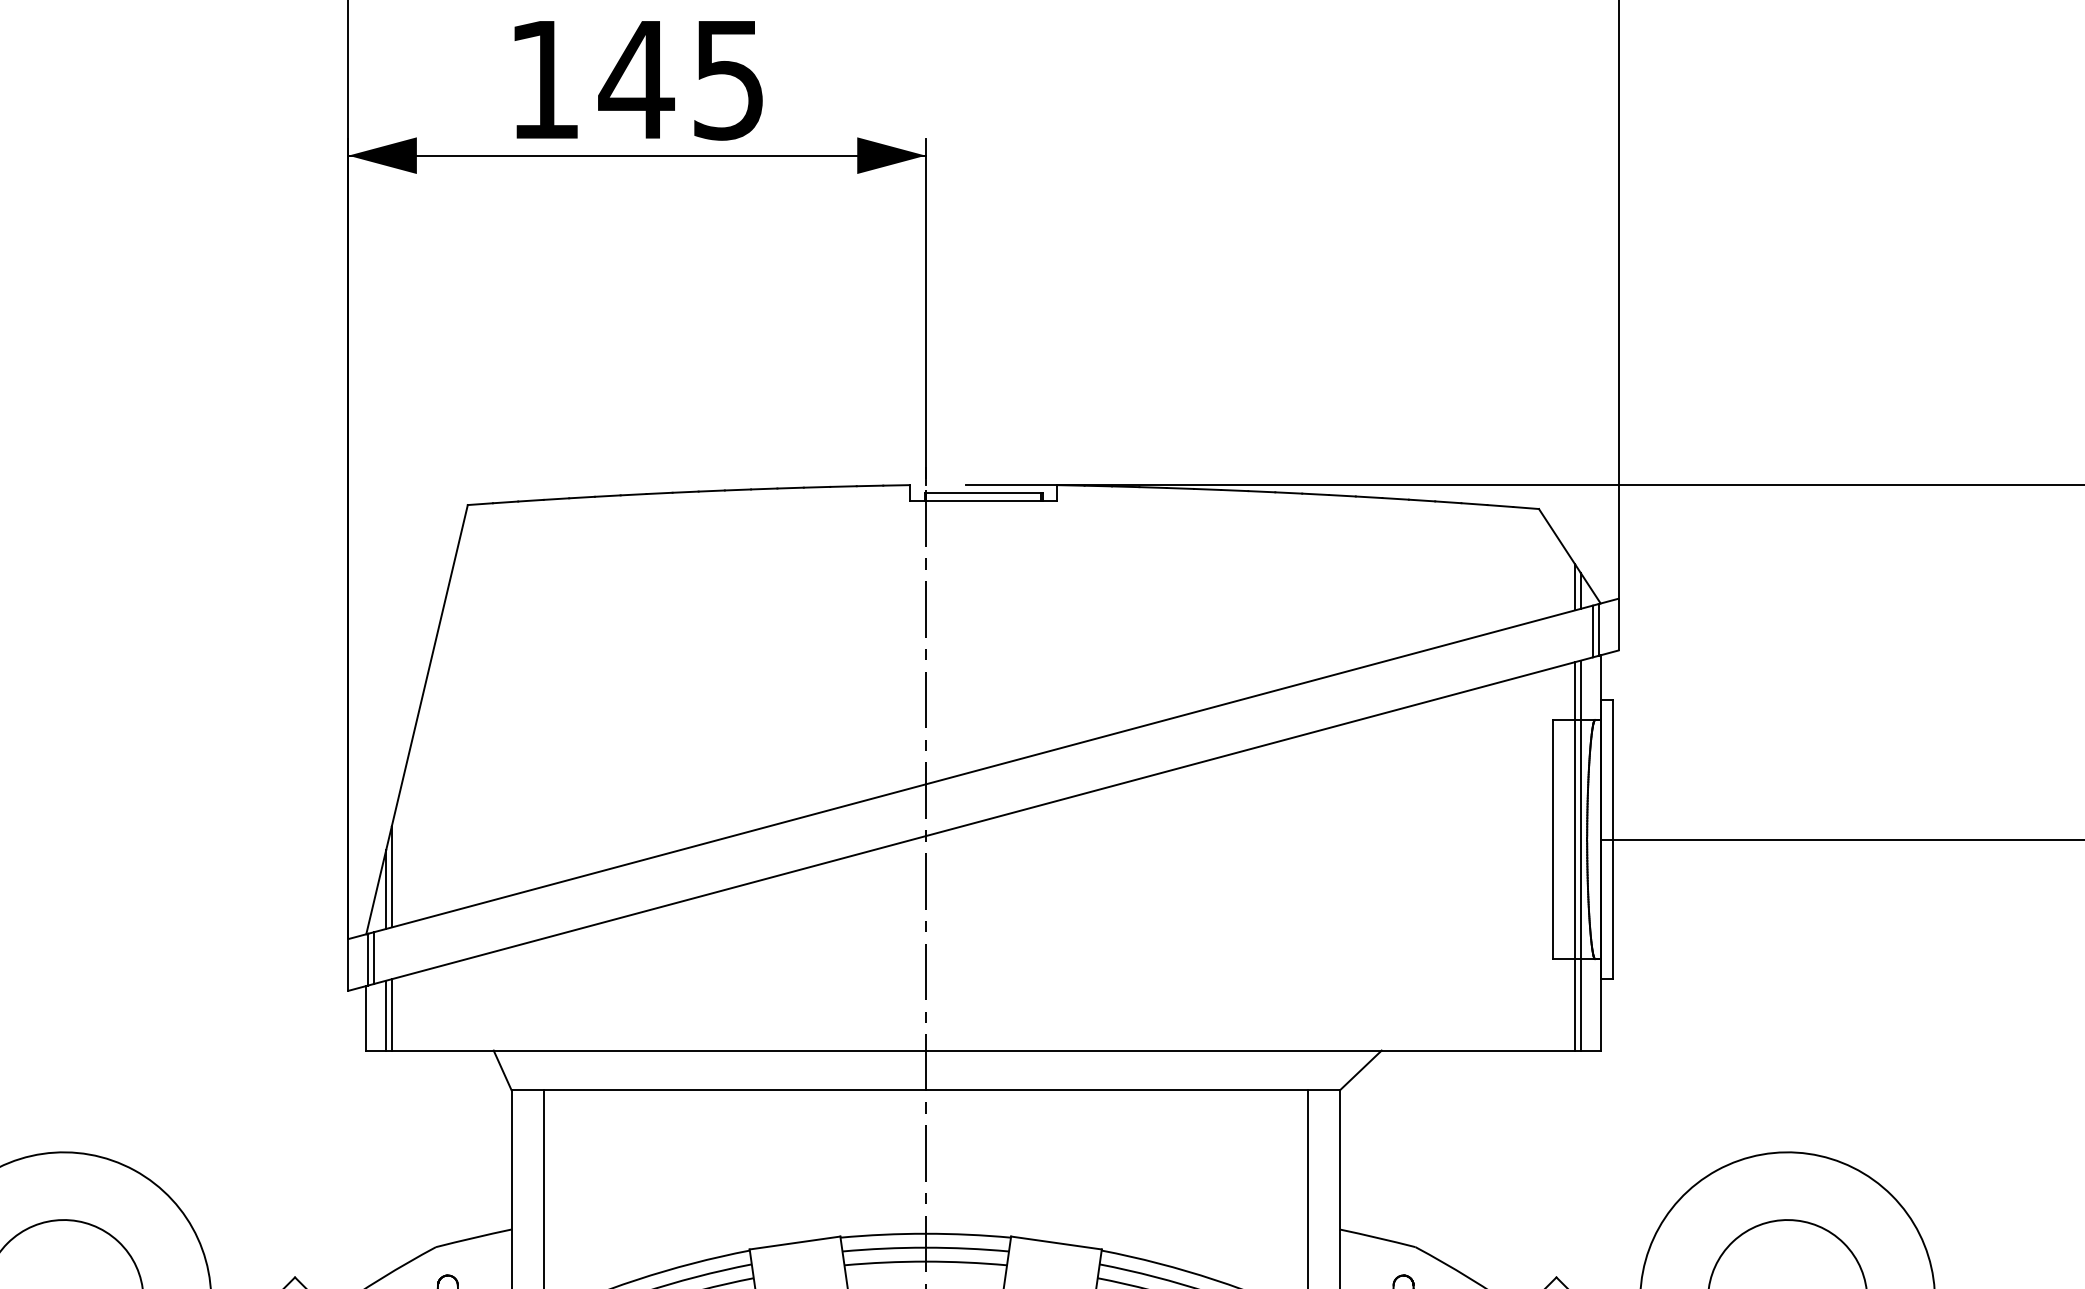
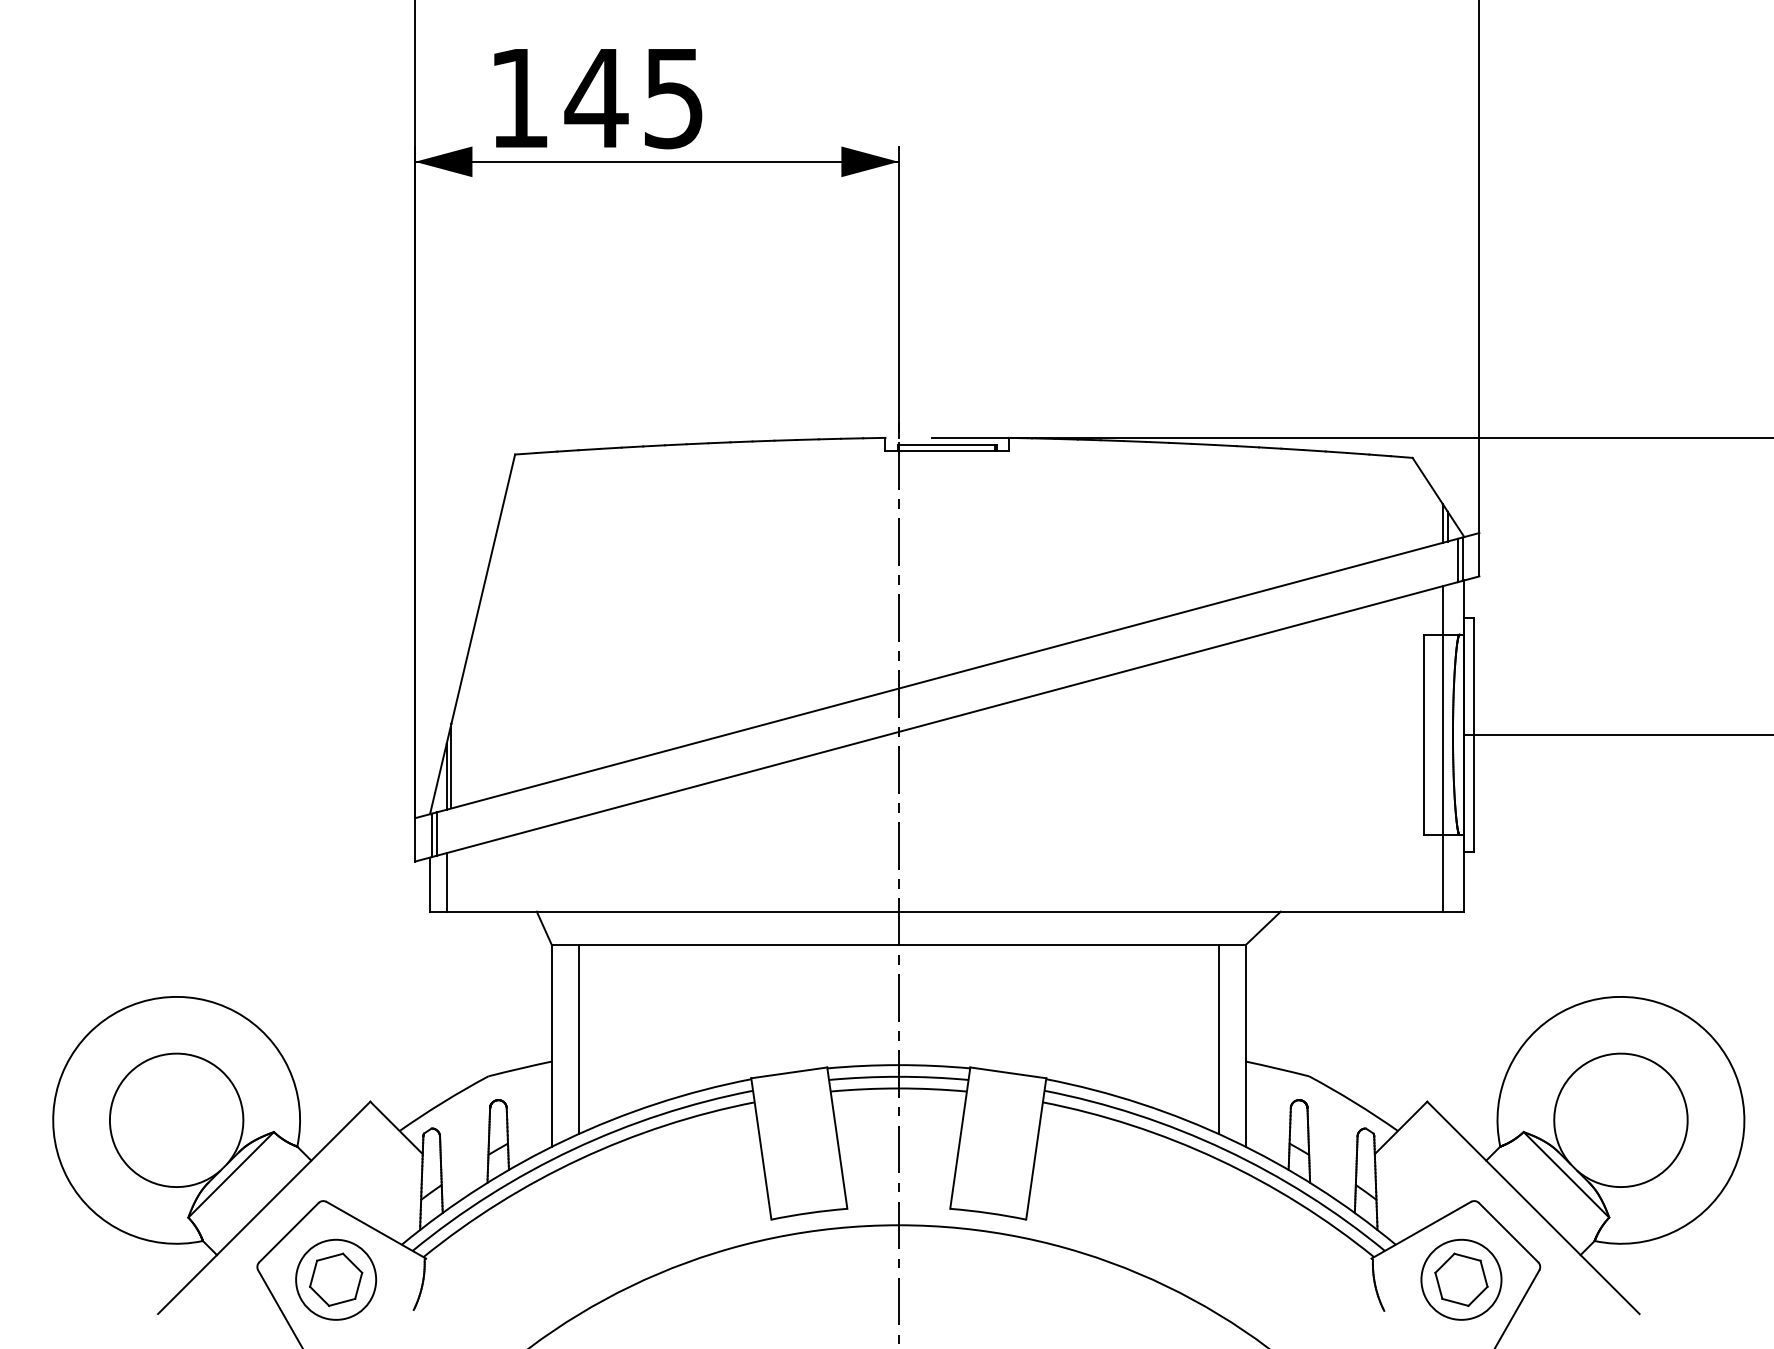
text: (638, 81) -> (598, 99), moved
line: (1580, 854) -> (1447, 747), removed
line: (391, 1014) -> (451, 881), removed

